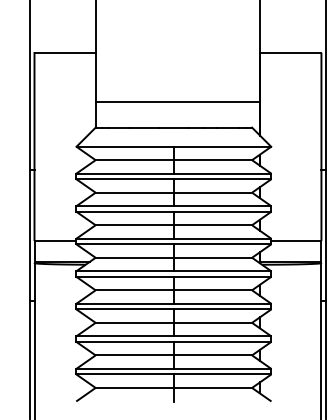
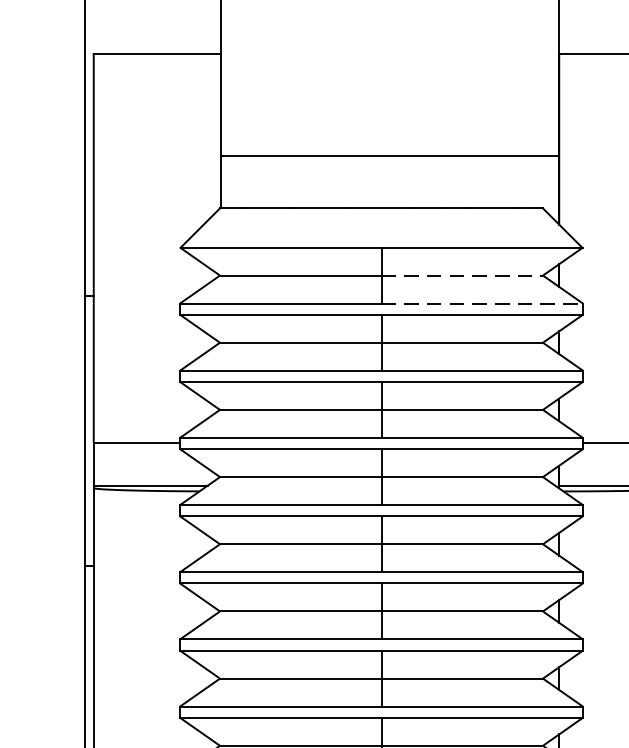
line: (213, 160) -> (463, 276), solid -> dashed
line: (222, 173) -> (481, 303), solid -> dashed

